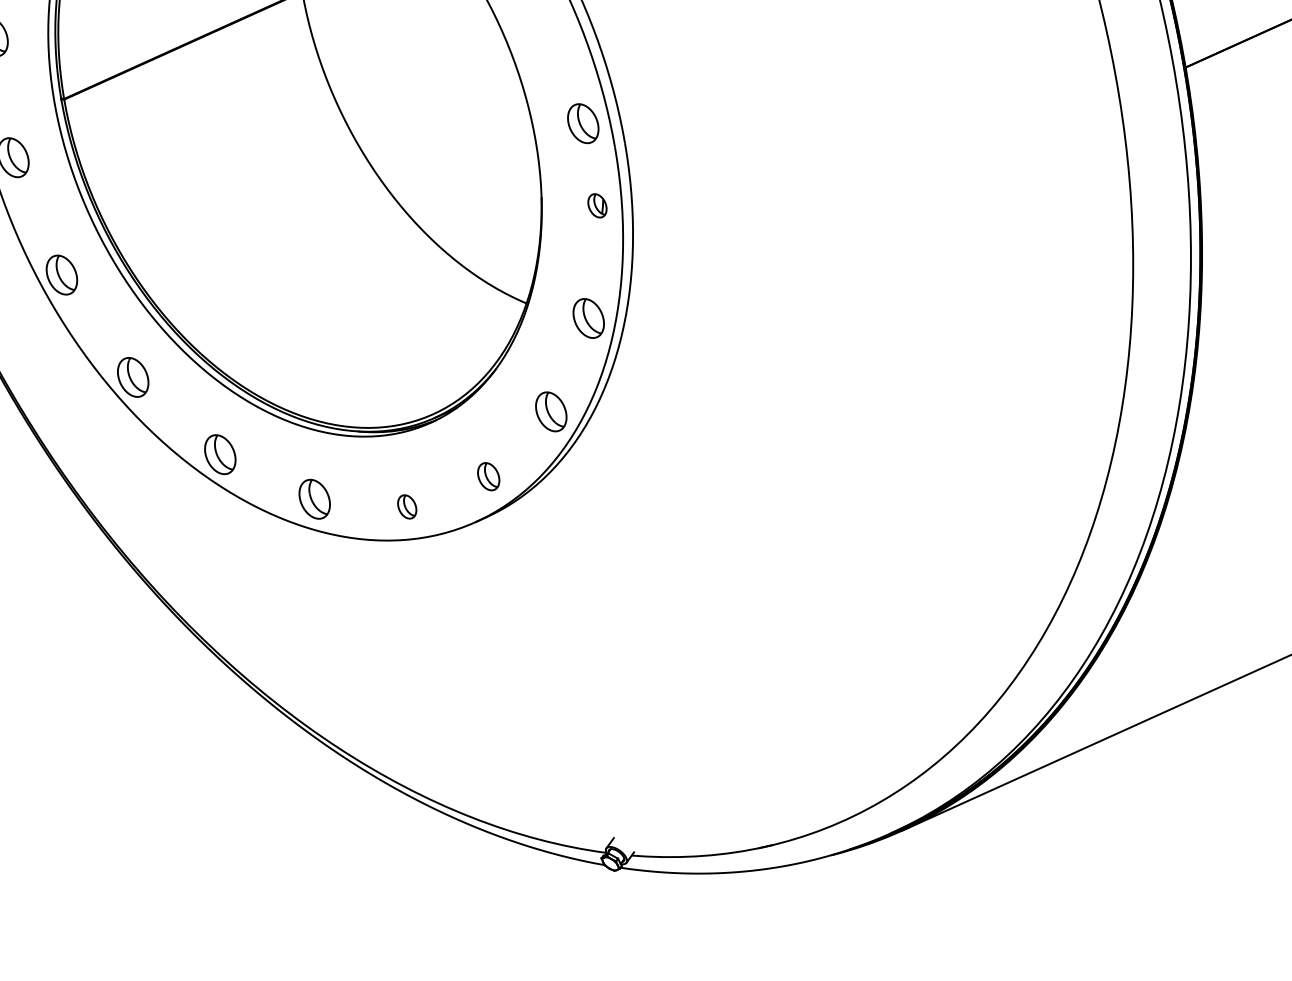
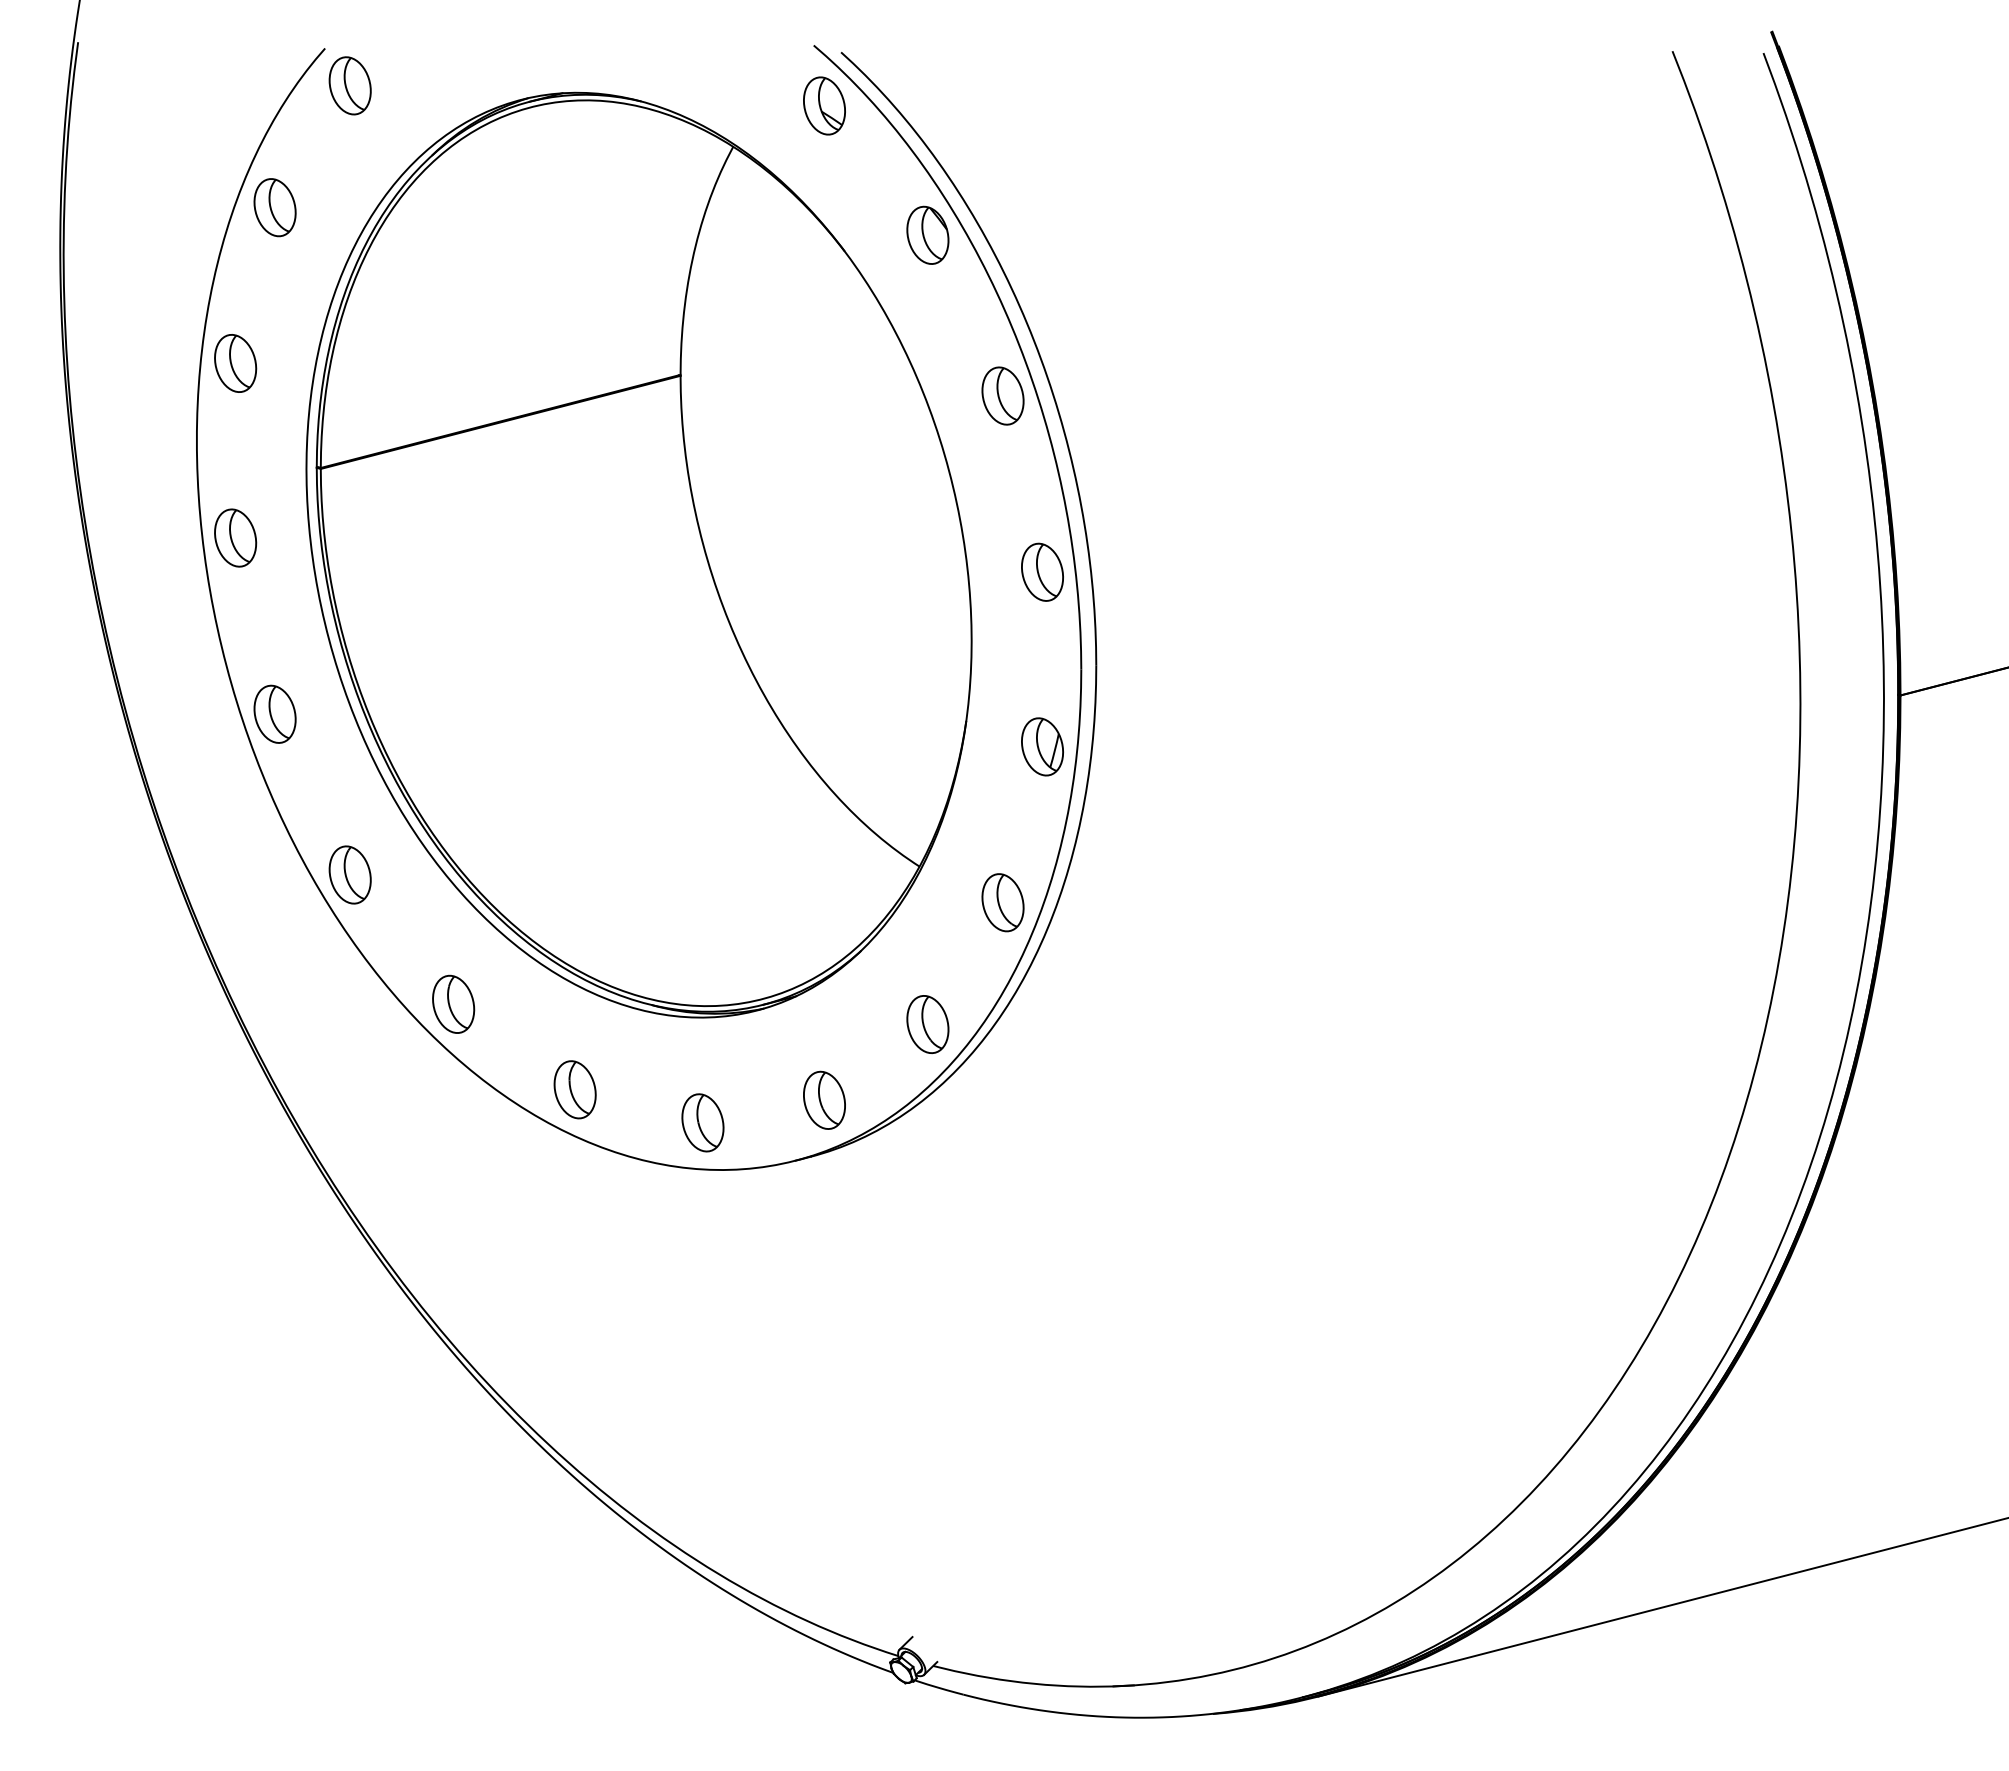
part: (583, 123) -> (1042, 571), moved
part: (597, 205) -> (1042, 746), size x1.67
part: (488, 476) -> (824, 1099), size x1.43
part: (406, 506) -> (702, 1122), size x1.67

